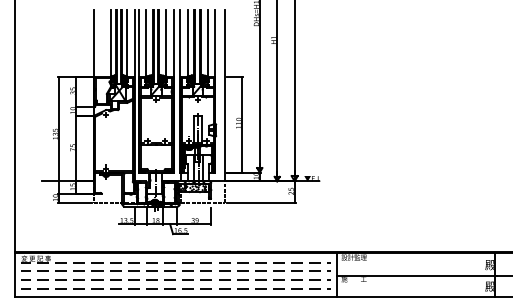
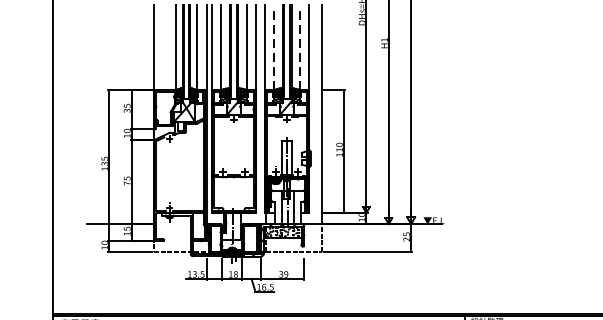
line: (187, 42) -> (273, 46), solid -> dashed
line: (207, 42) -> (299, 46), solid -> dashed

